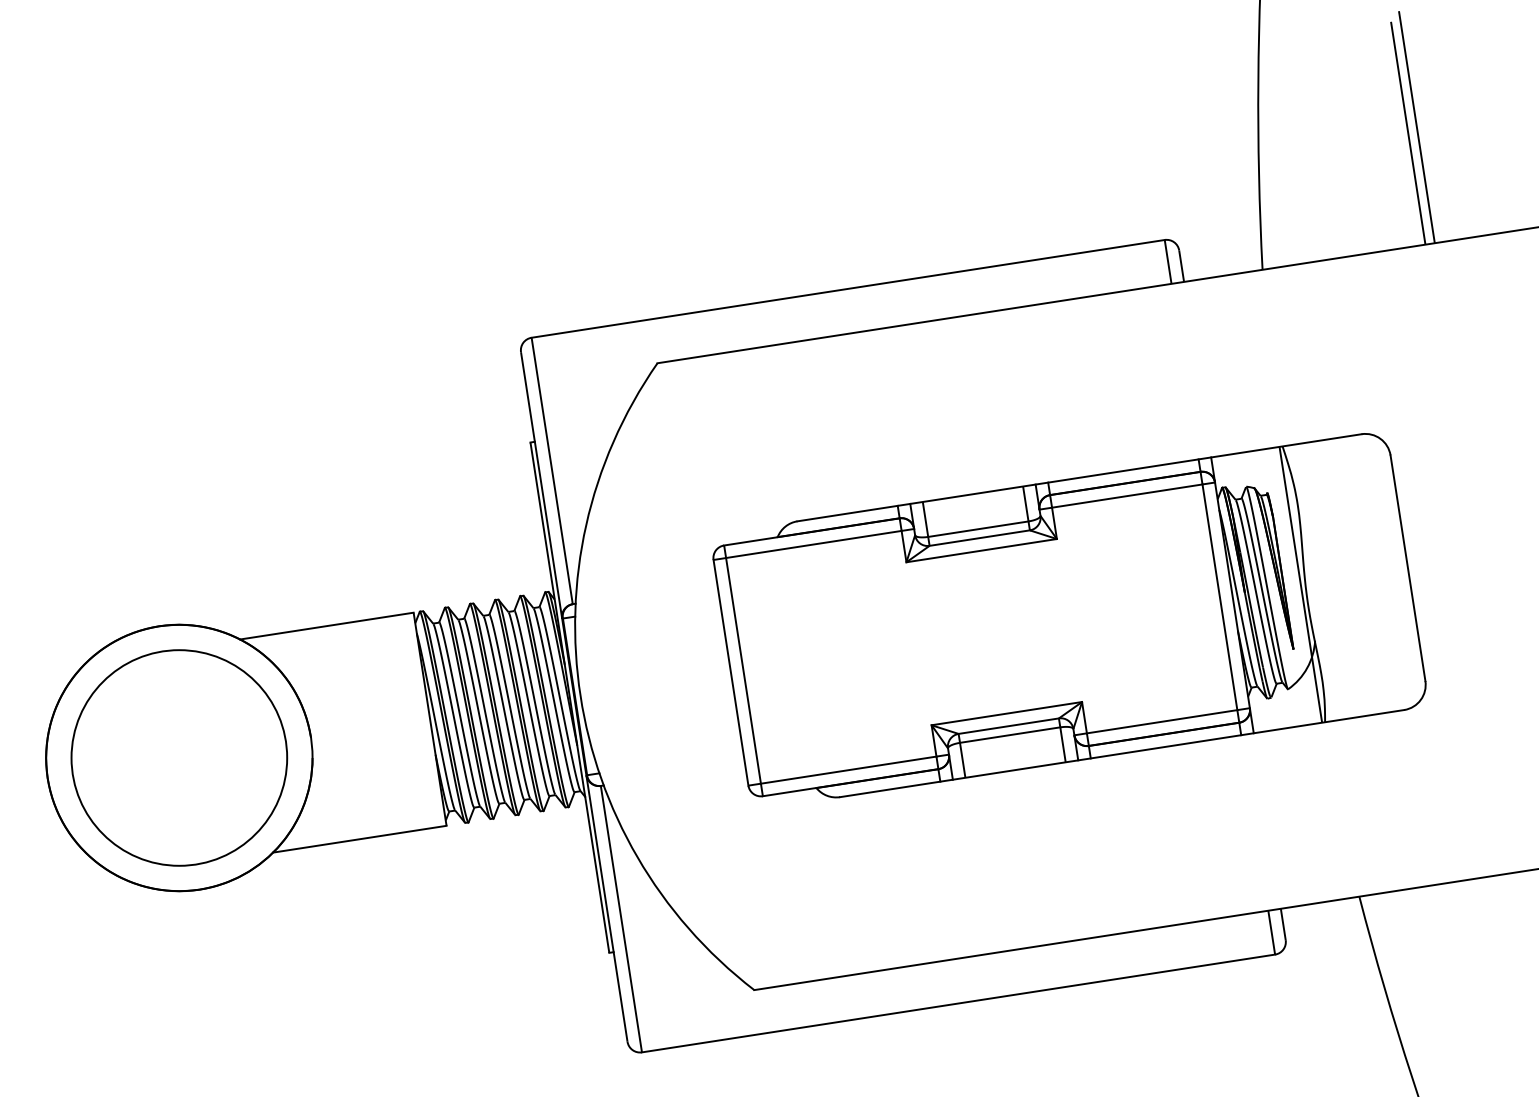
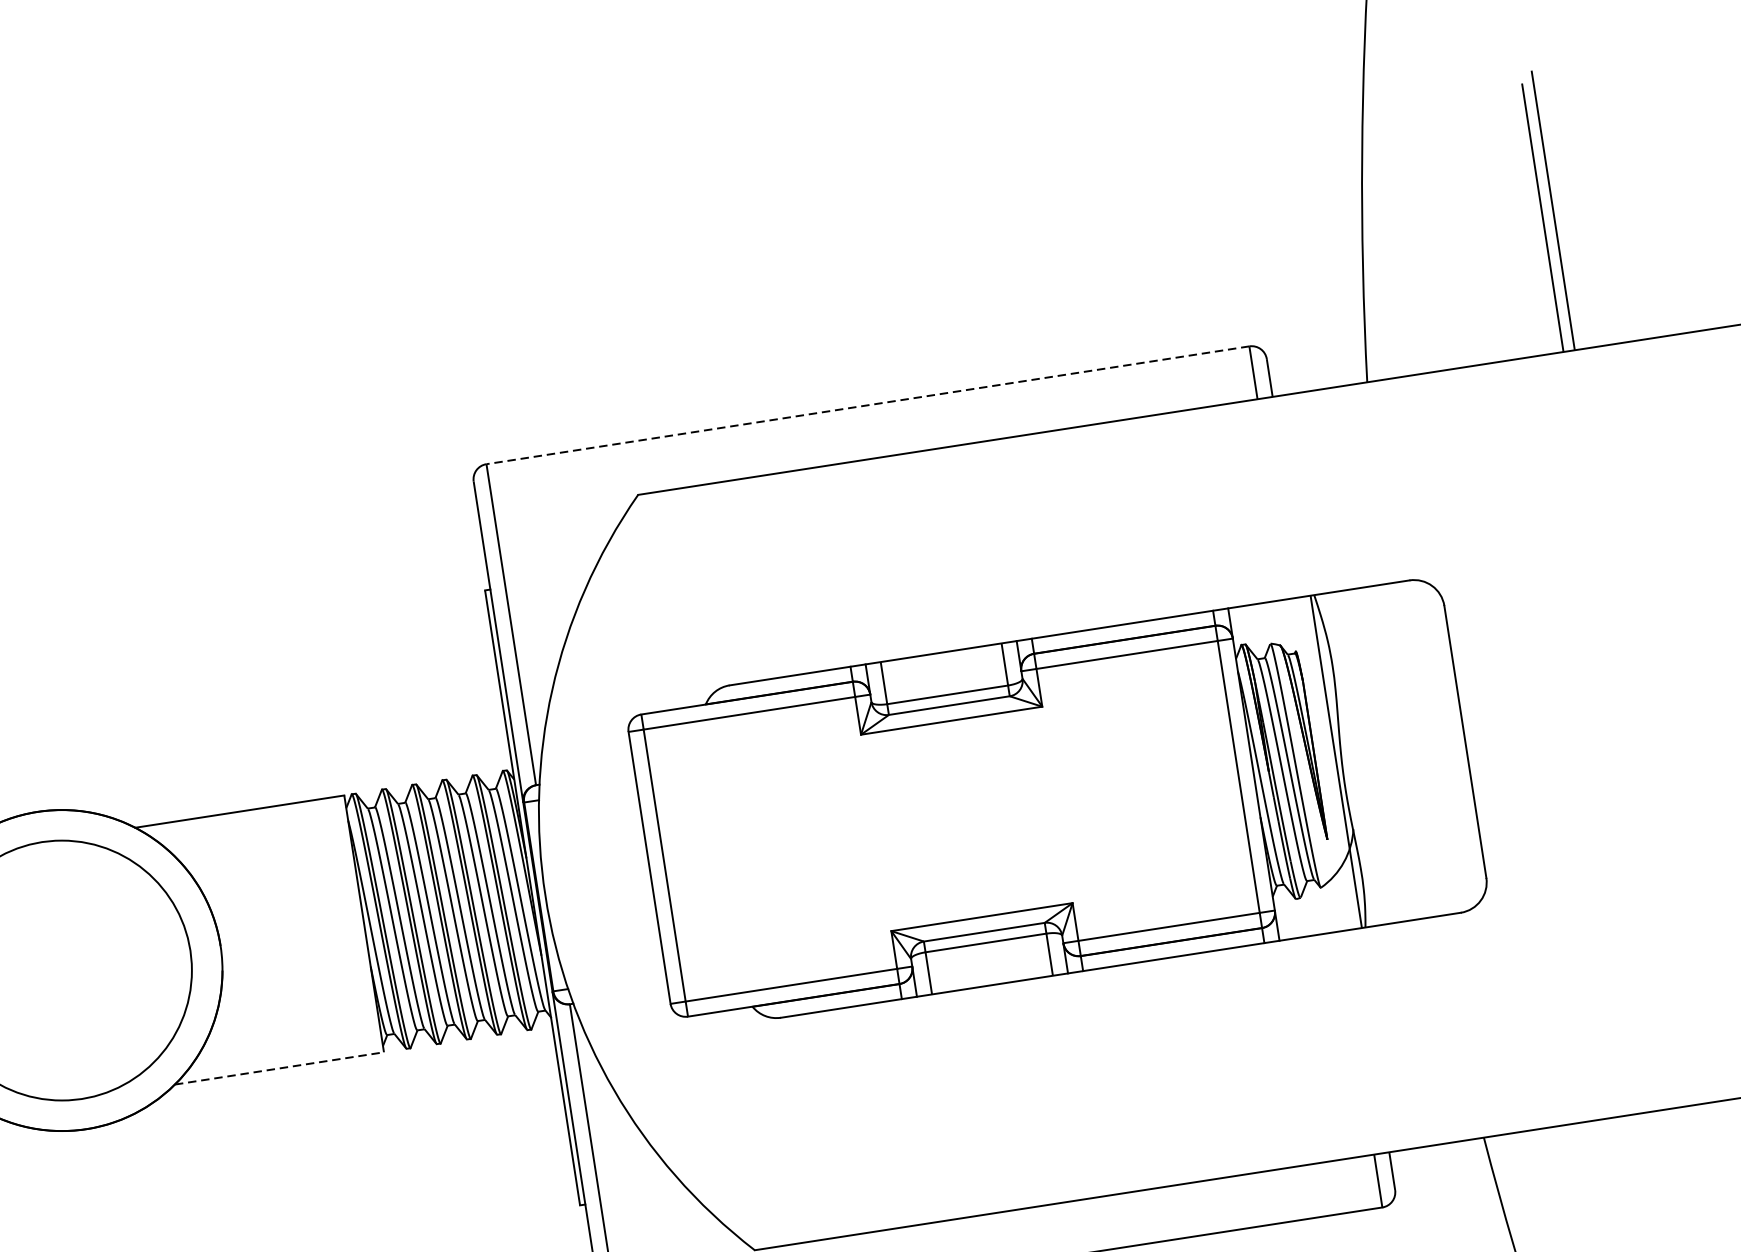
line: (847, 288) -> (867, 404), solid -> dashed
part: (1069, 615) -> (1057, 798), moved
line: (359, 839) -> (279, 1068), solid -> dashed

